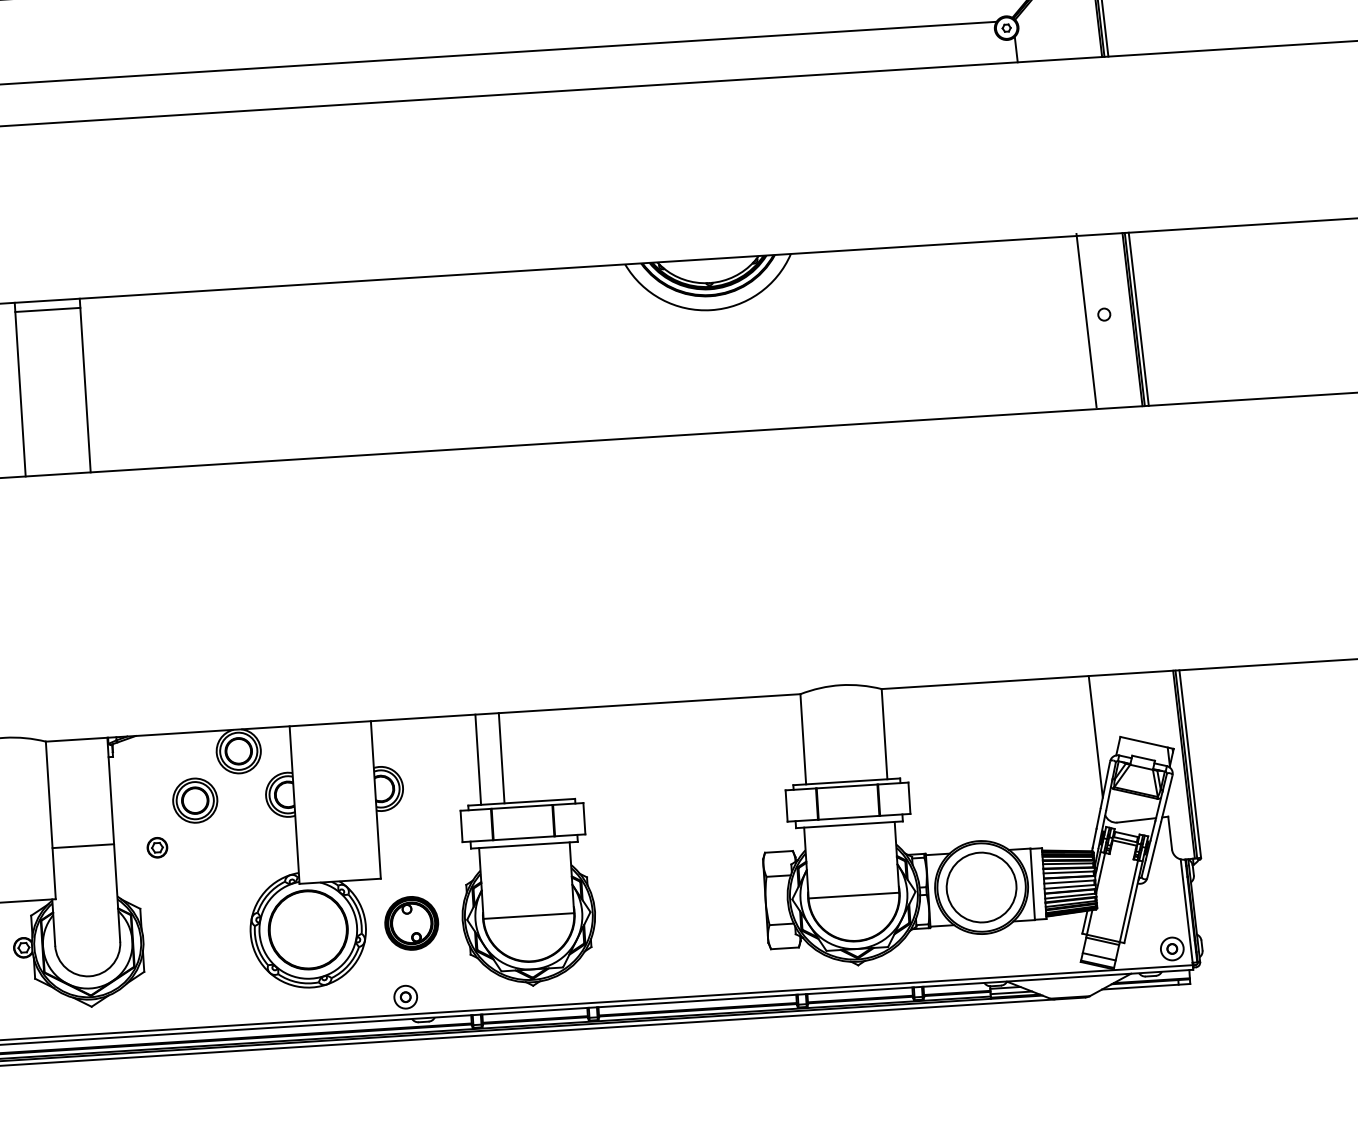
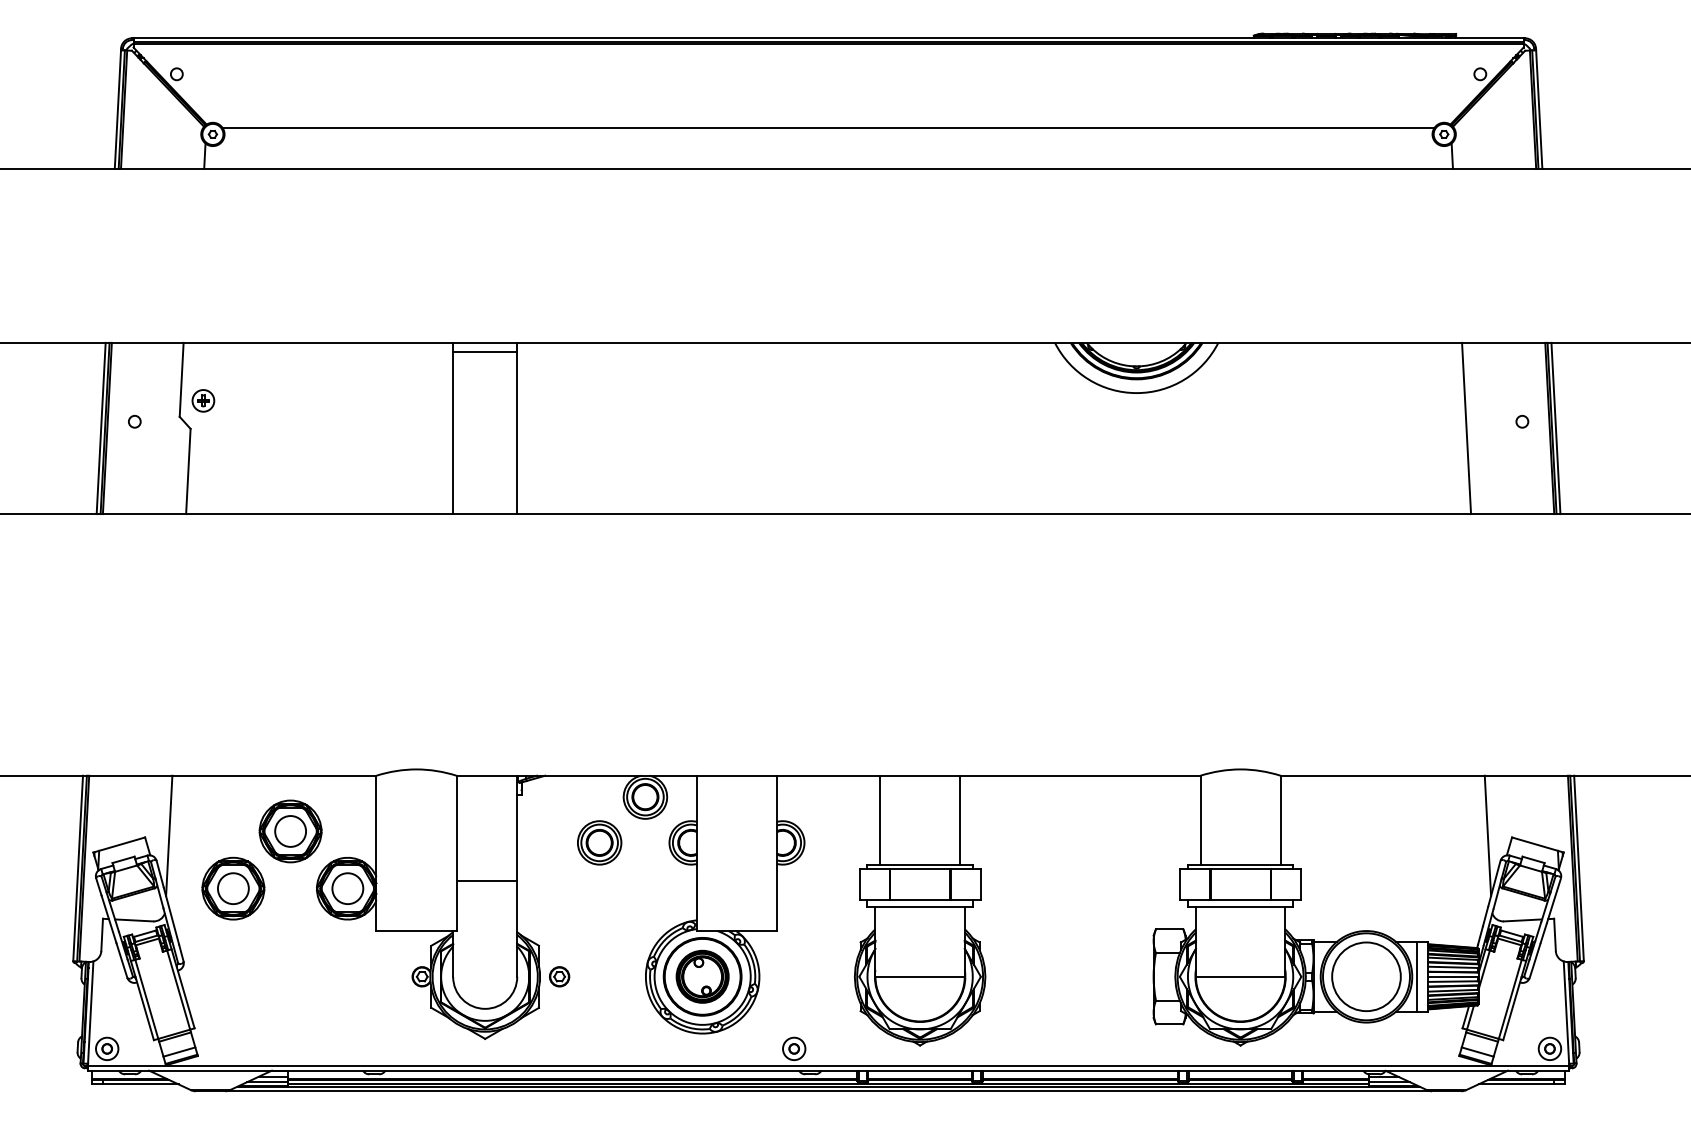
line: (1086, 320) -> (1466, 428), moved
line: (501, 757) -> (960, 819), moved
part: (157, 847) -> (559, 976), moved
part: (411, 923) -> (702, 976), moved

